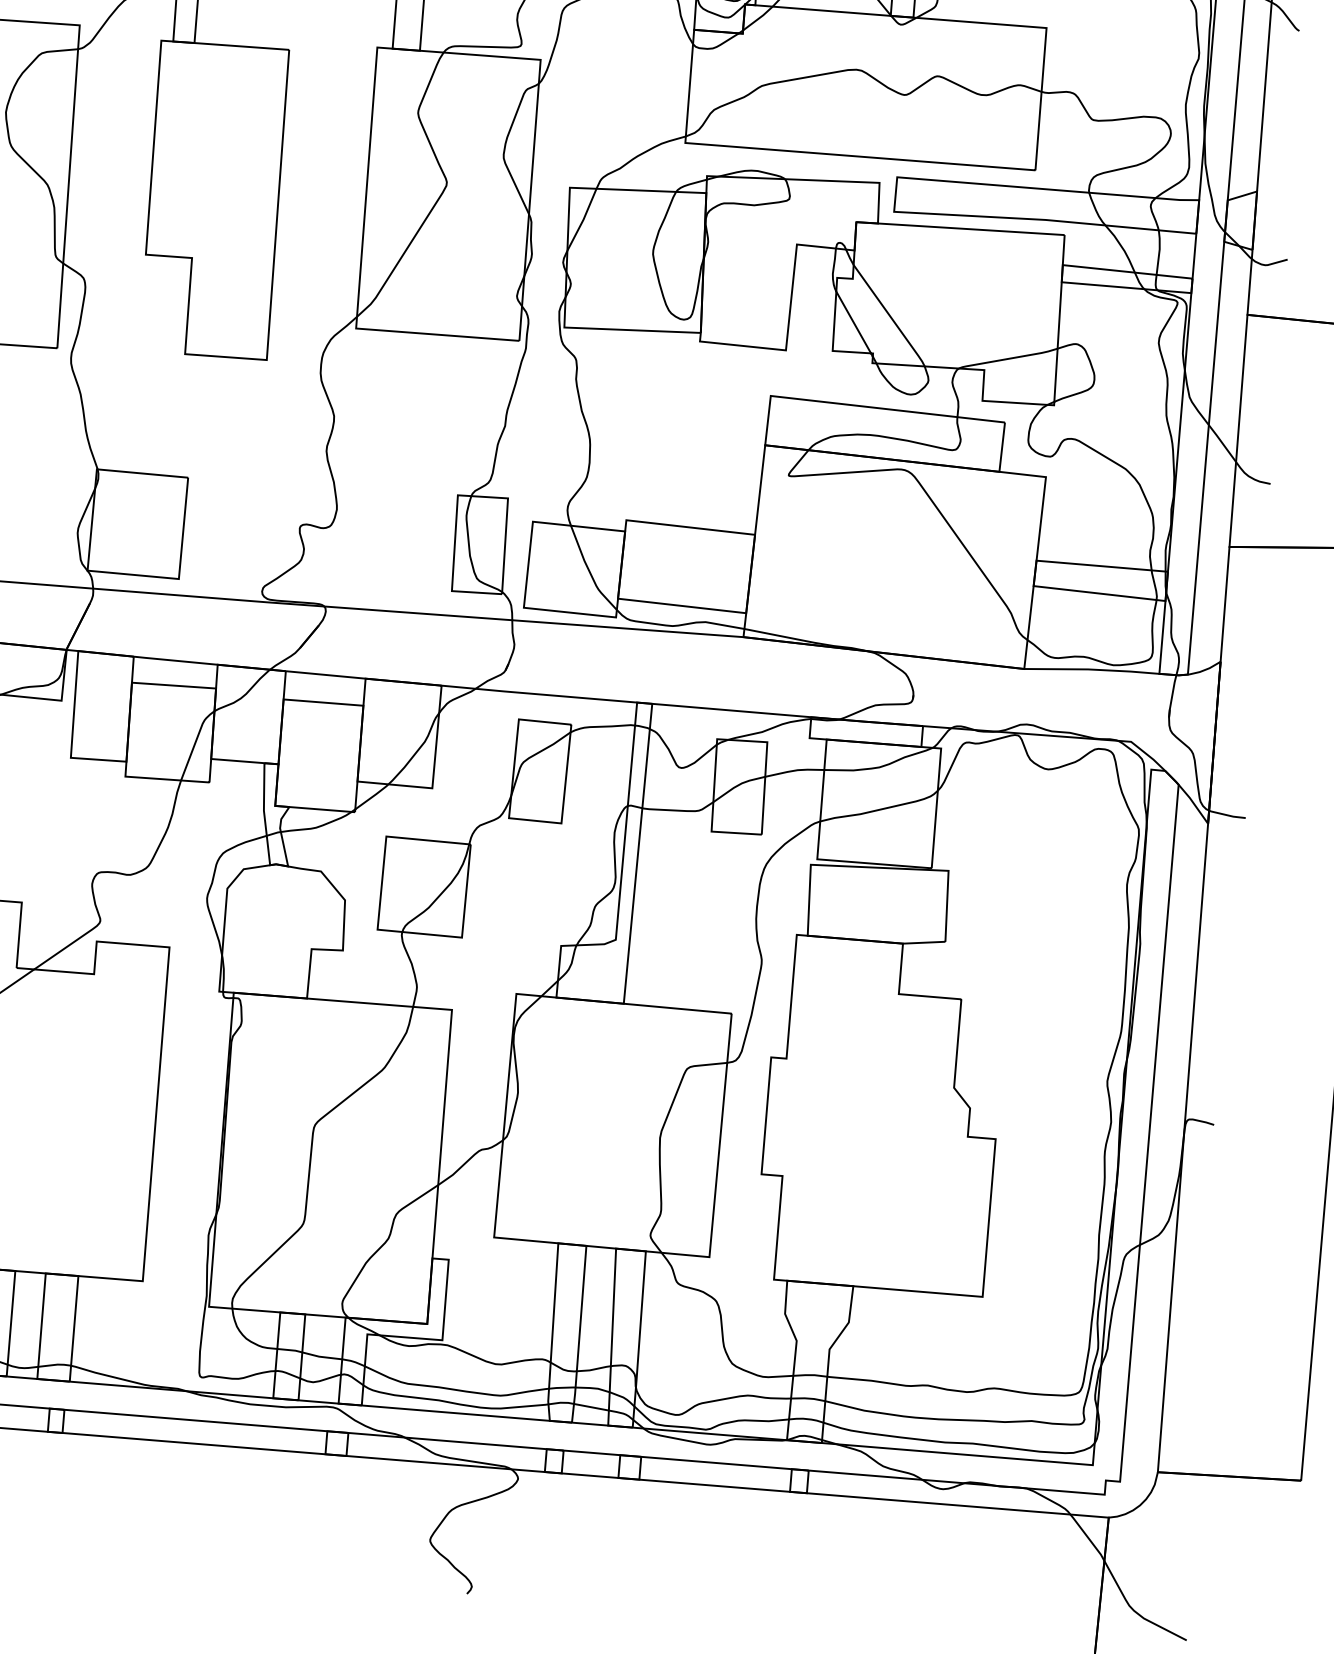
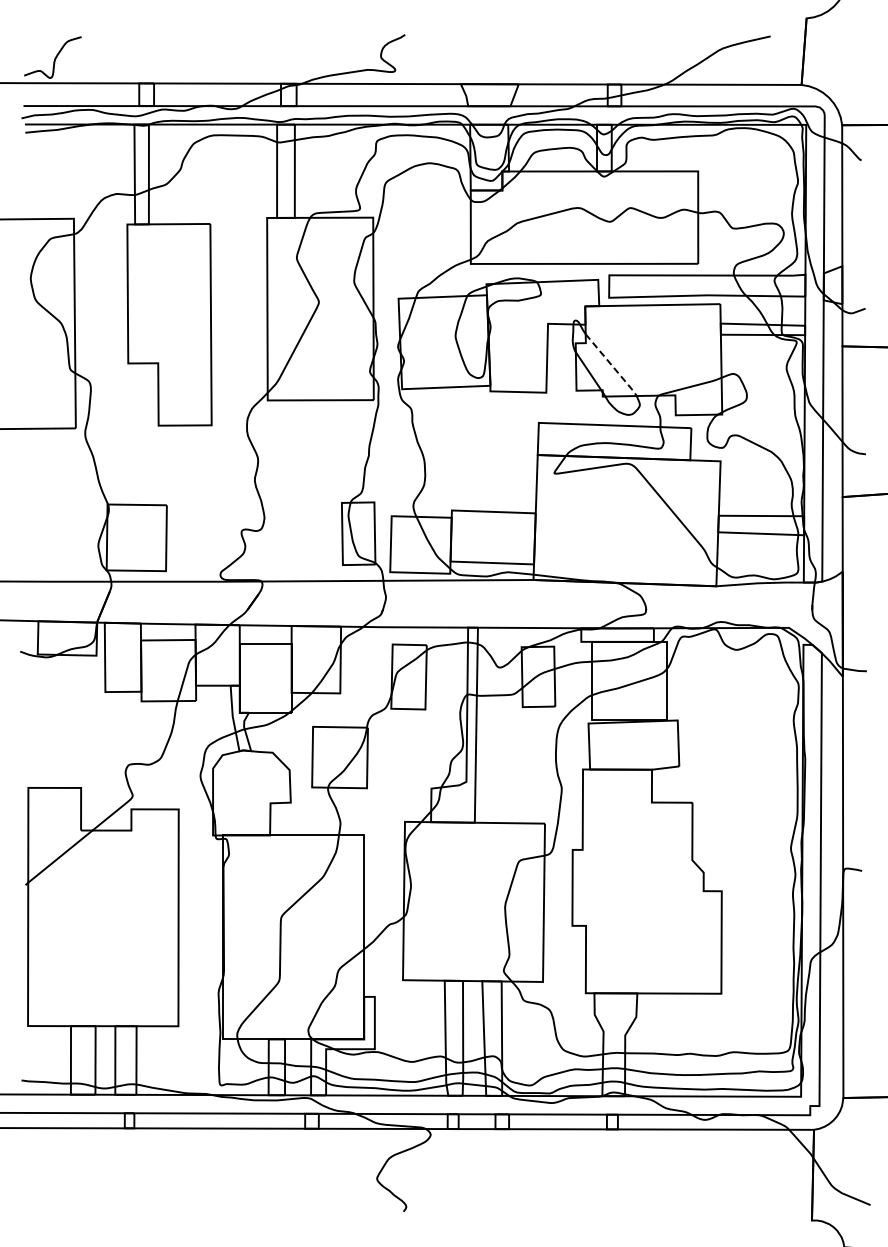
line: (891, 318) -> (612, 366), solid -> dashed

